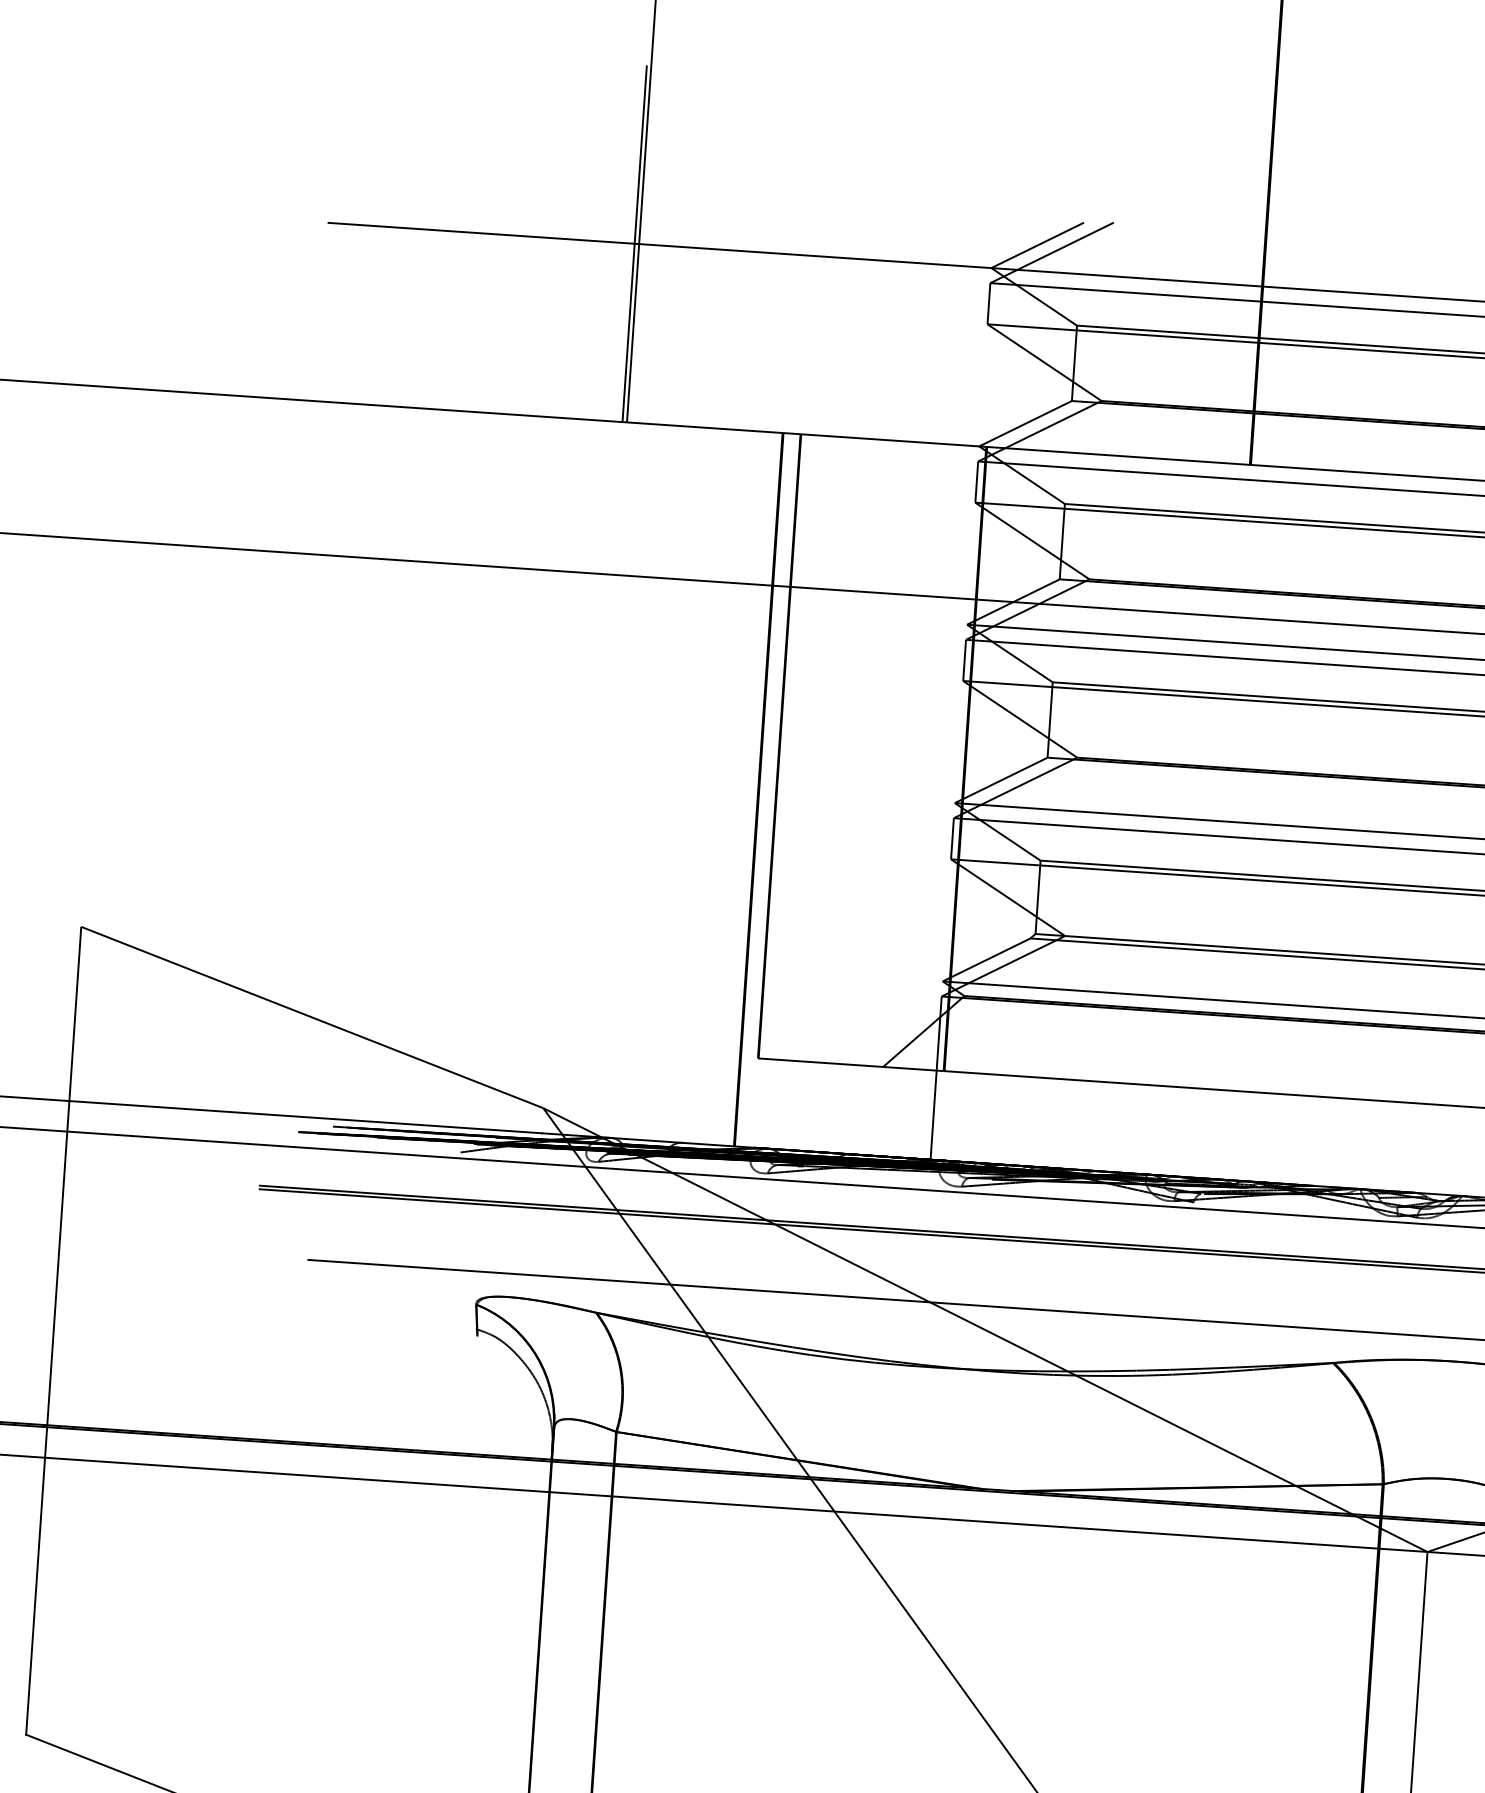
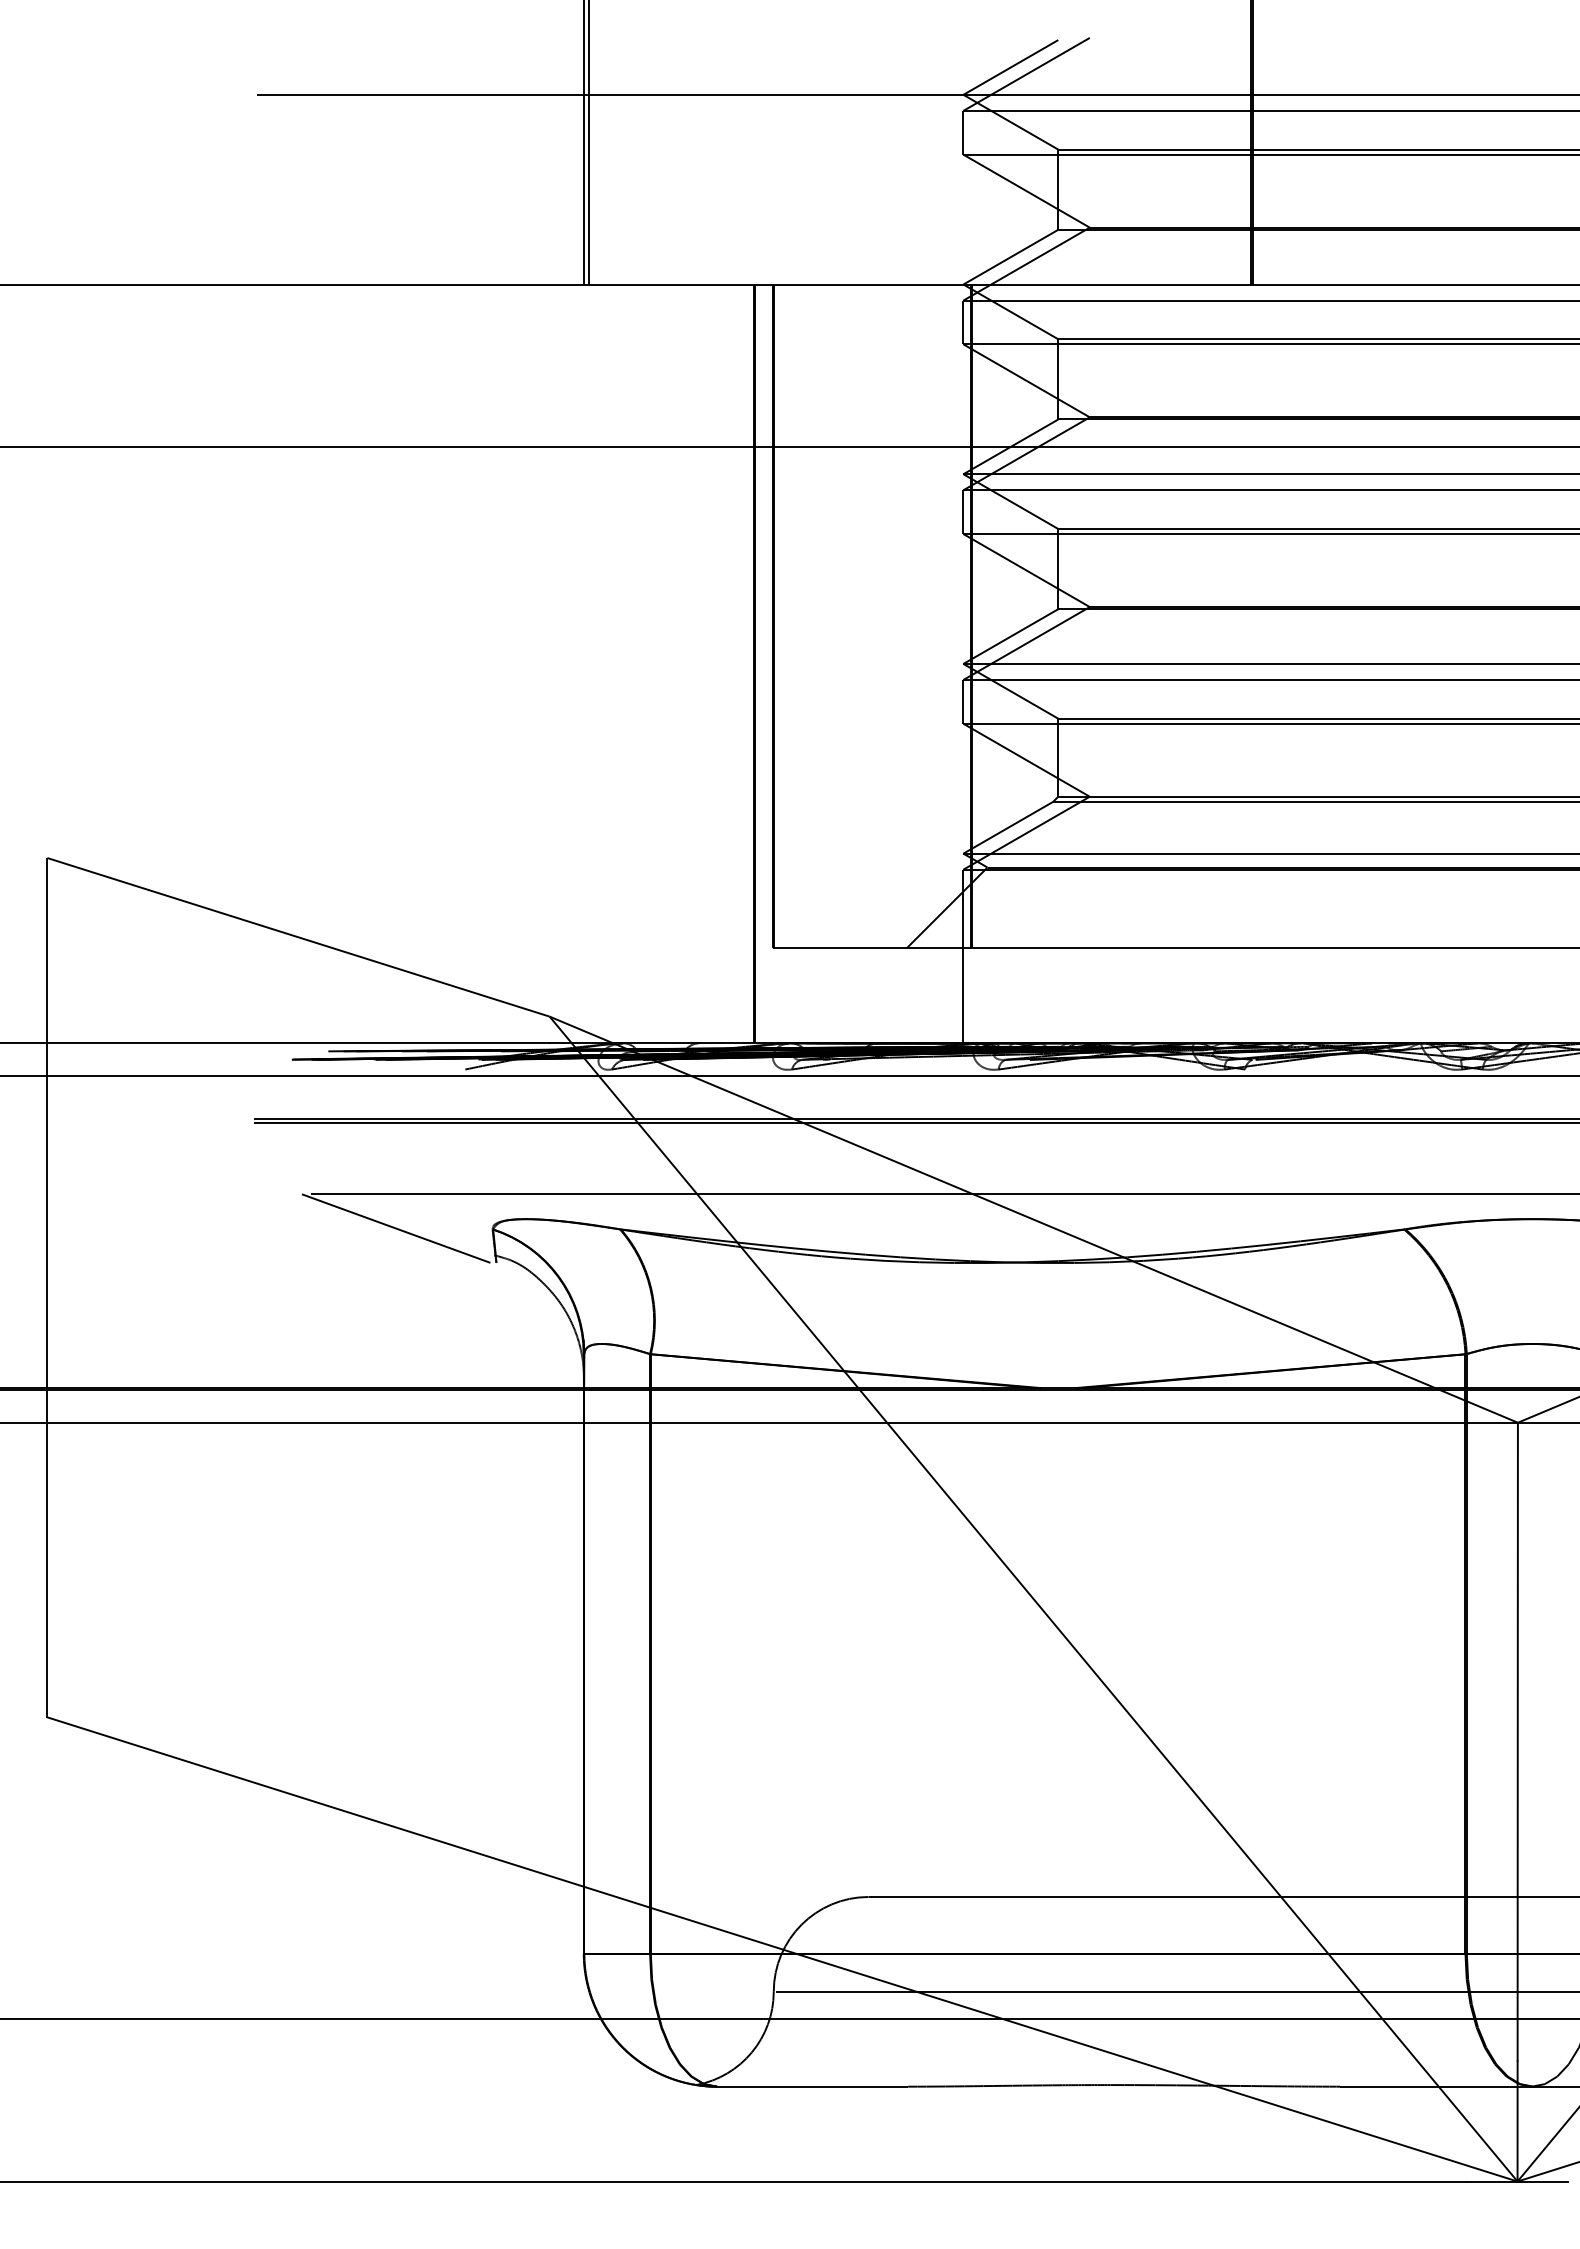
line: (385, 1297) -> (396, 1228), added

